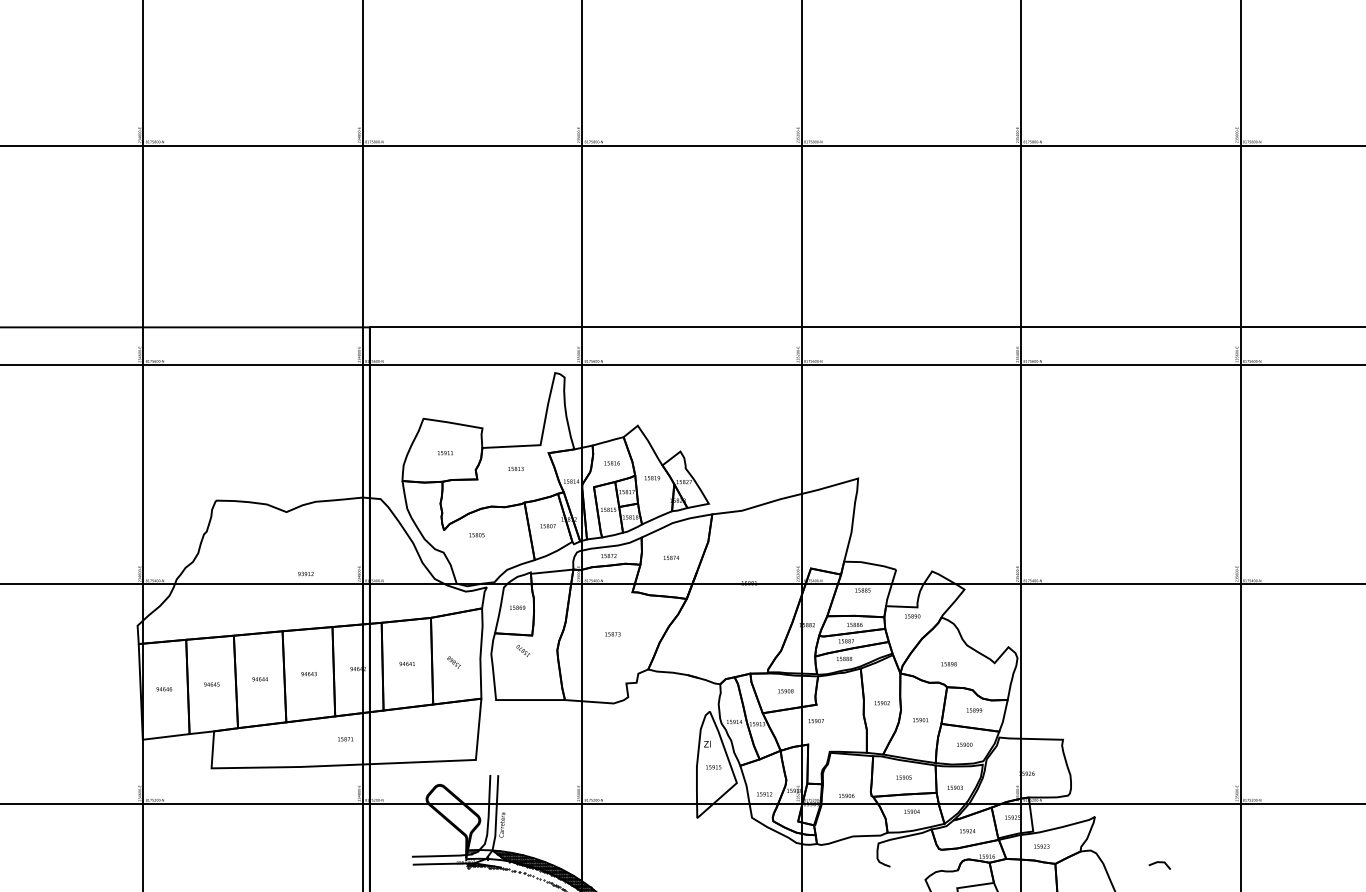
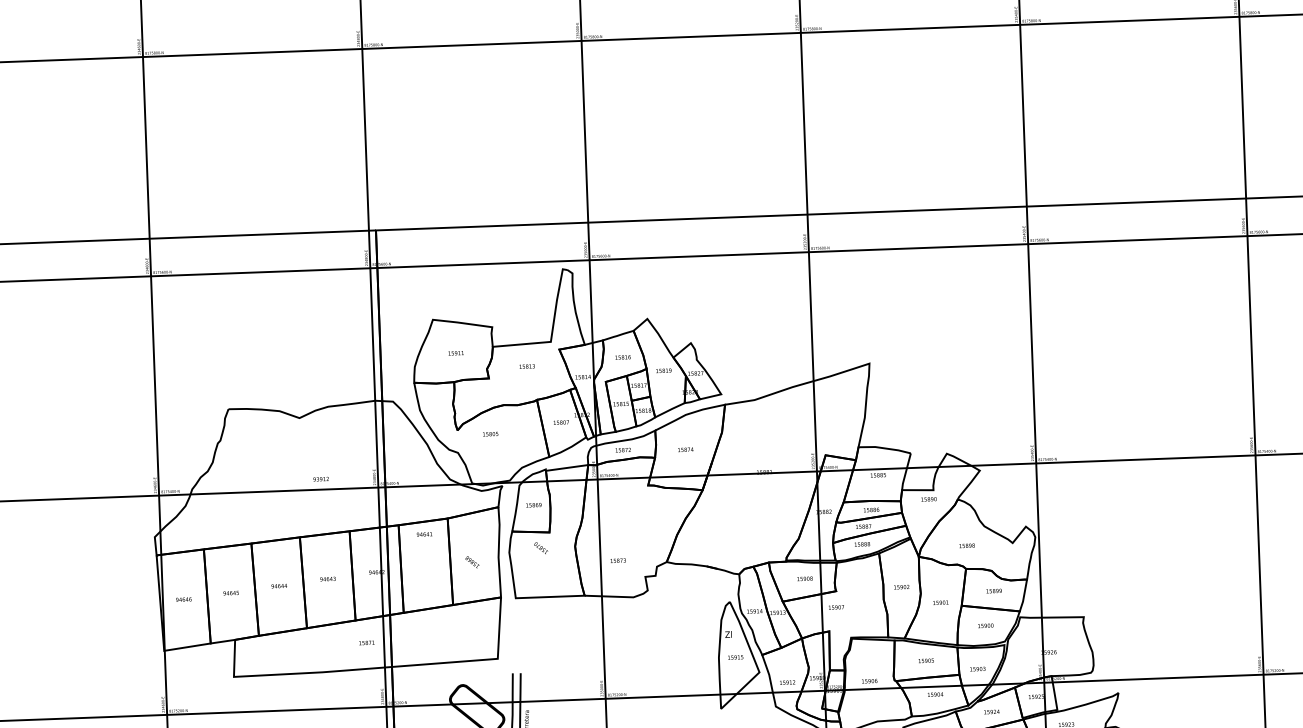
text: (612, 634) -> (617, 560), moved
text: (406, 663) -> (423, 534), moved

